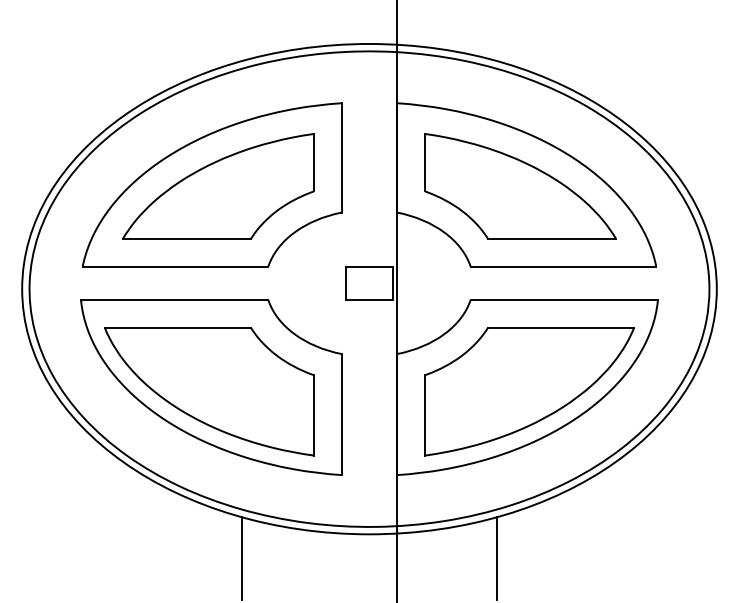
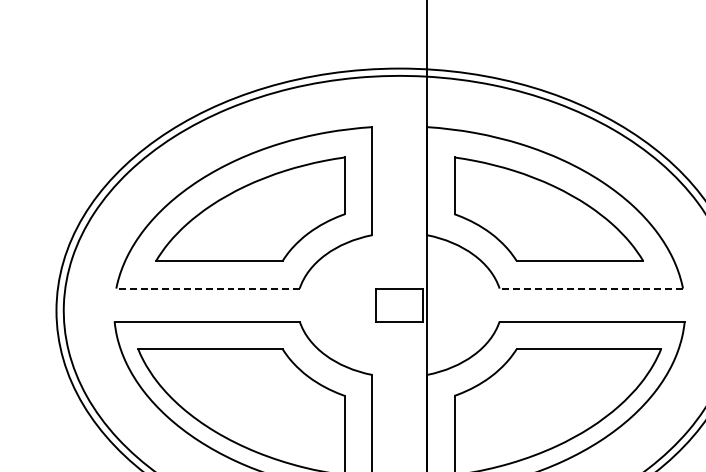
line: (175, 266) -> (207, 288), solid -> dashed
line: (563, 266) -> (591, 288), solid -> dashed

